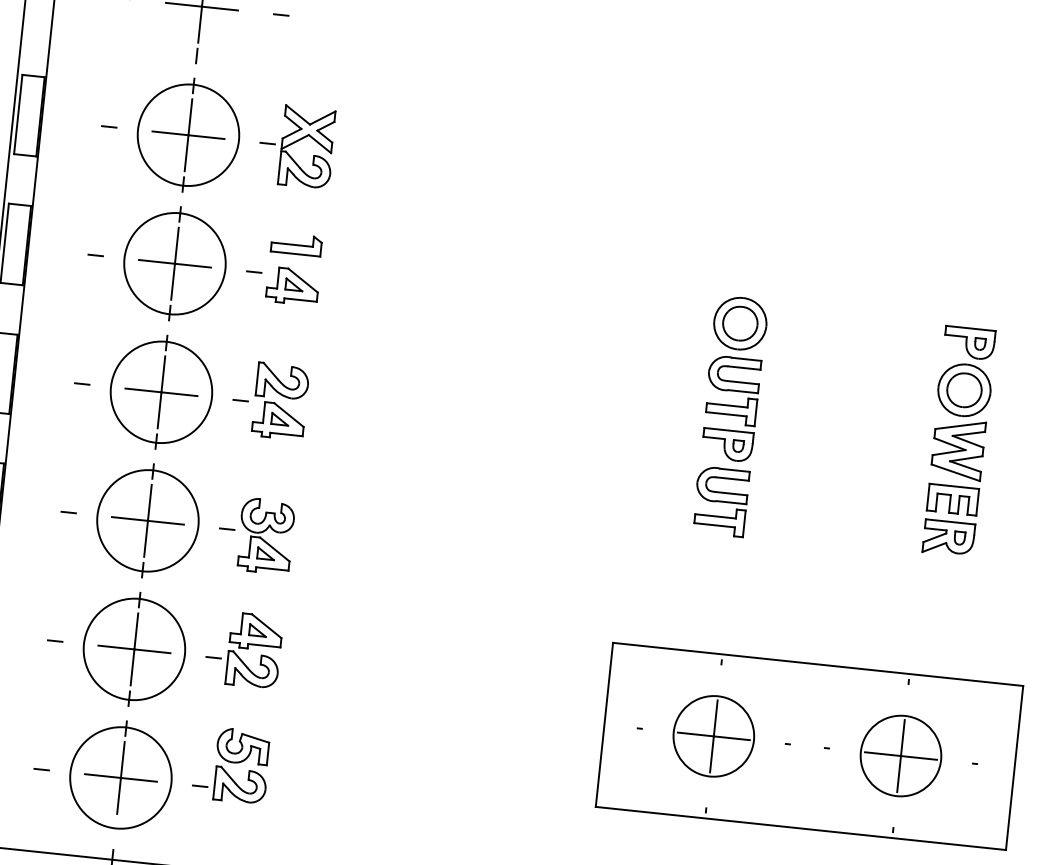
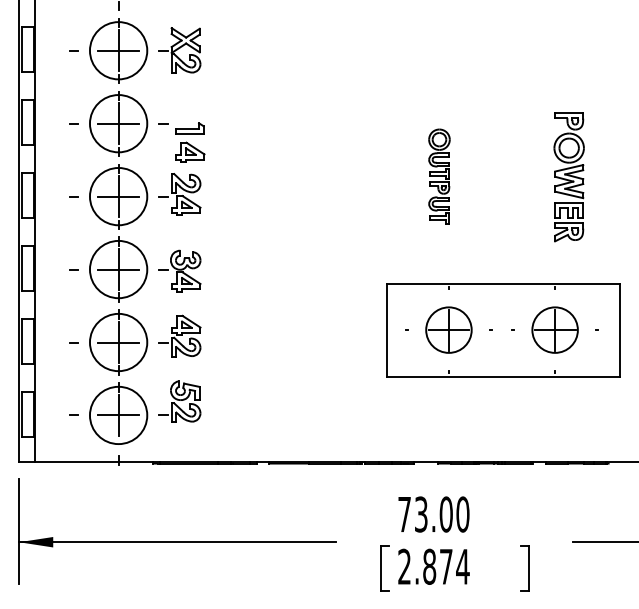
part: (295, 268) -> (190, 142), moved
part: (730, 416) -> (439, 176), size x0.7
part: (809, 747) -> (503, 330), moved

